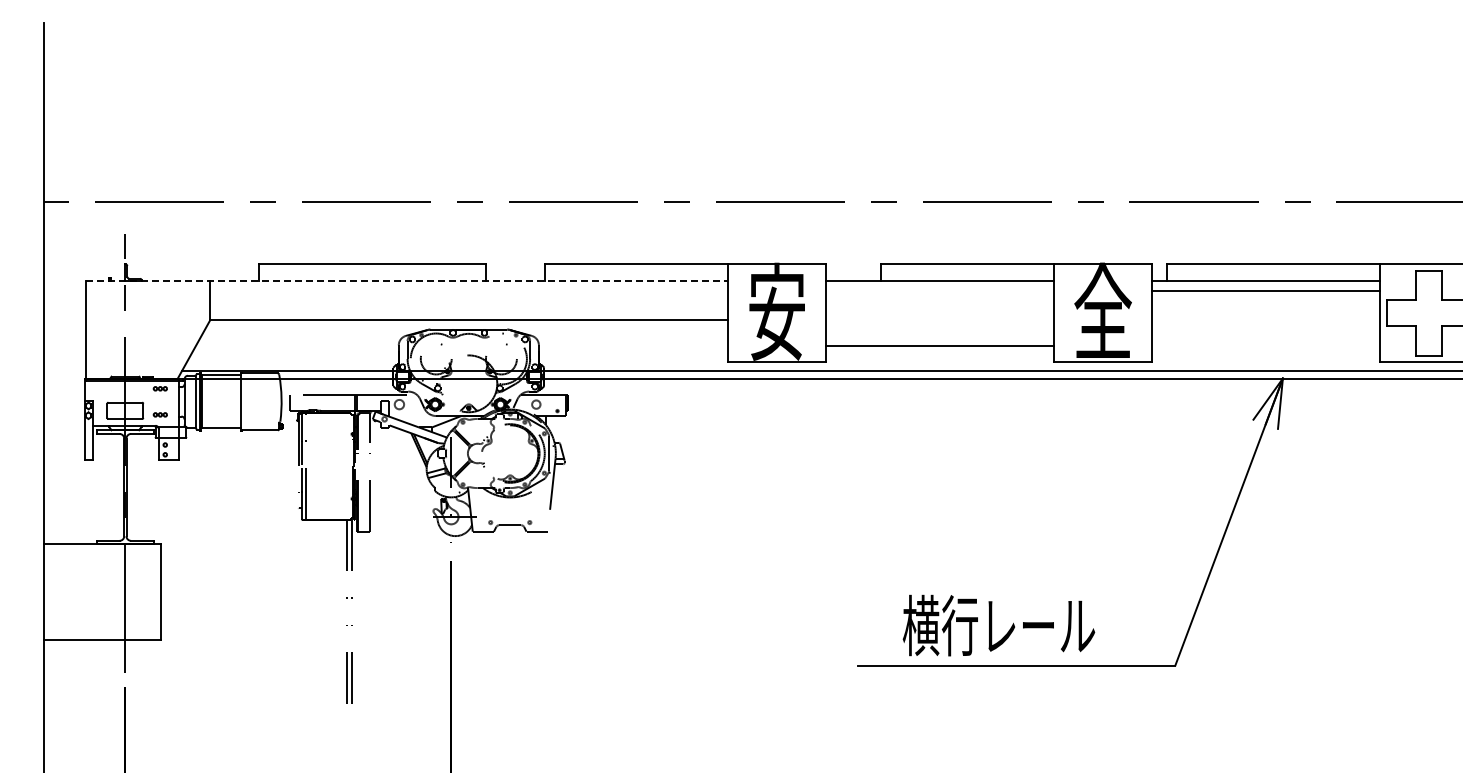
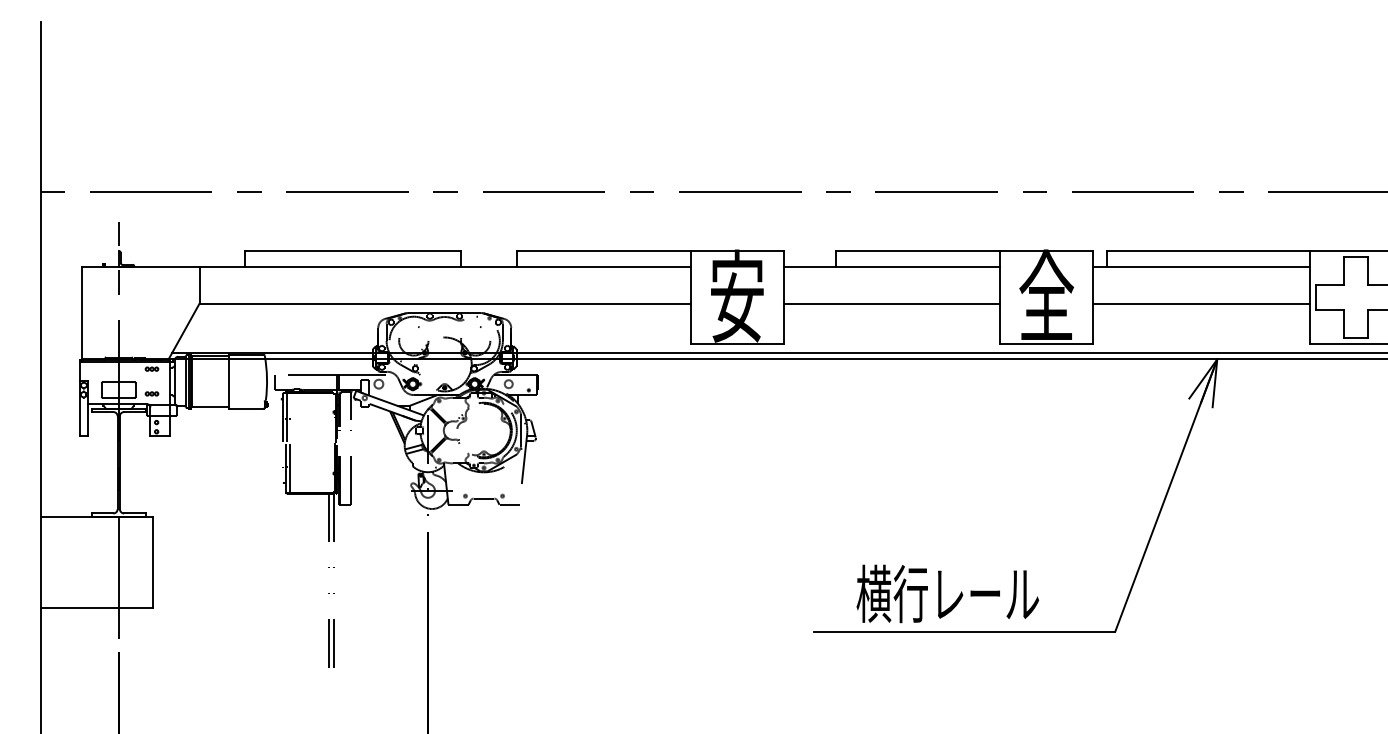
line: (407, 280) -> (386, 266), dashed -> solid
line: (1265, 290) -> (1200, 303), moved
line: (940, 345) -> (892, 303), moved

